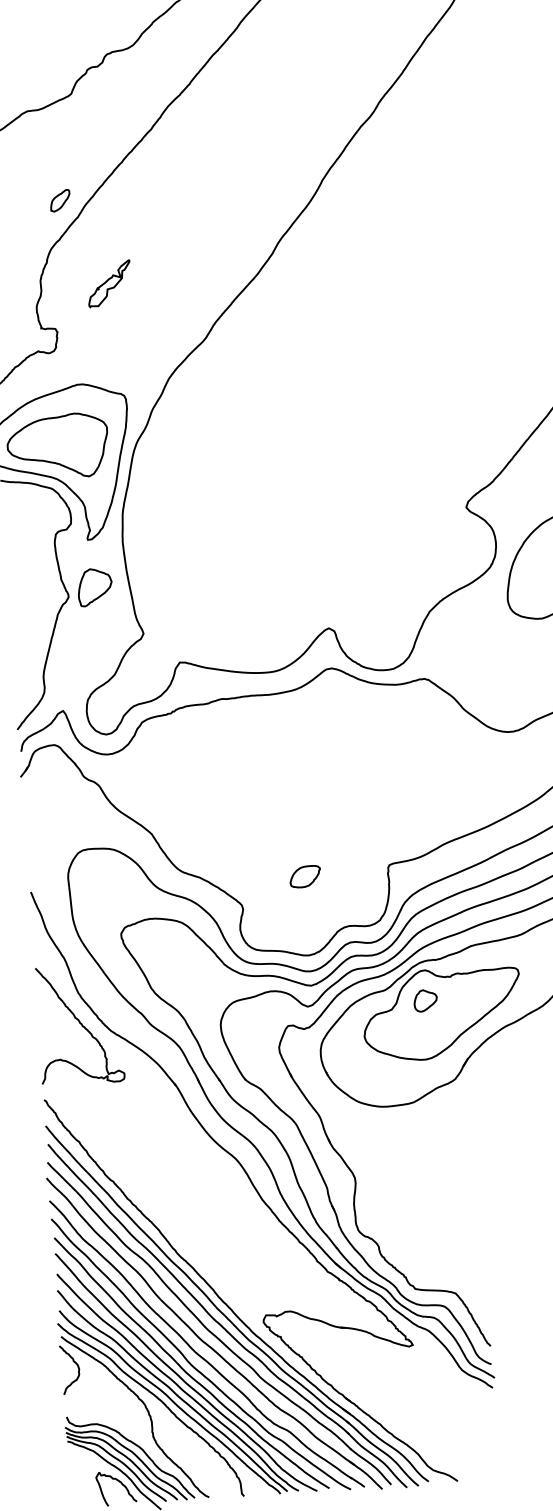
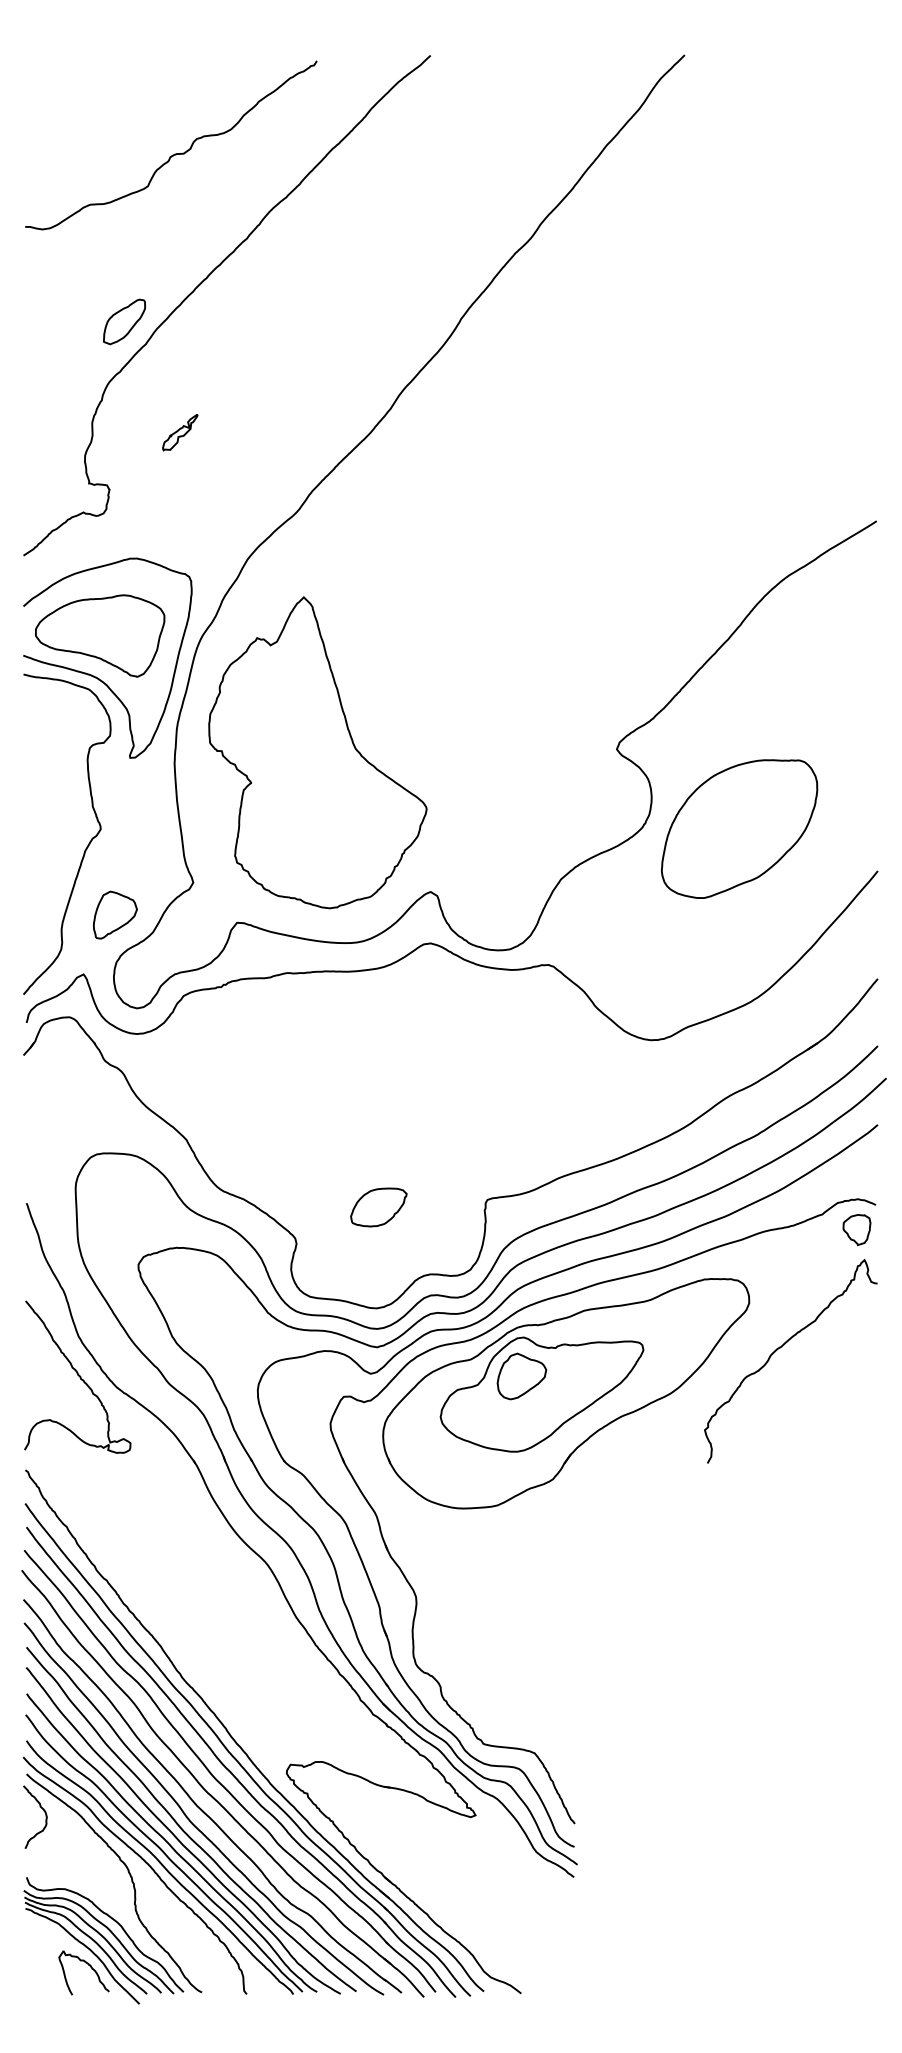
part: (60, 200) -> (124, 321), size x1.67
part: (109, 283) -> (180, 432), size x0.62
part: (233, 525) -> (317, 752), added
part: (95, 586) -> (115, 914), moved
part: (305, 876) -> (378, 1207), size x1.43
part: (425, 1000) -> (521, 1376), size x1.67

